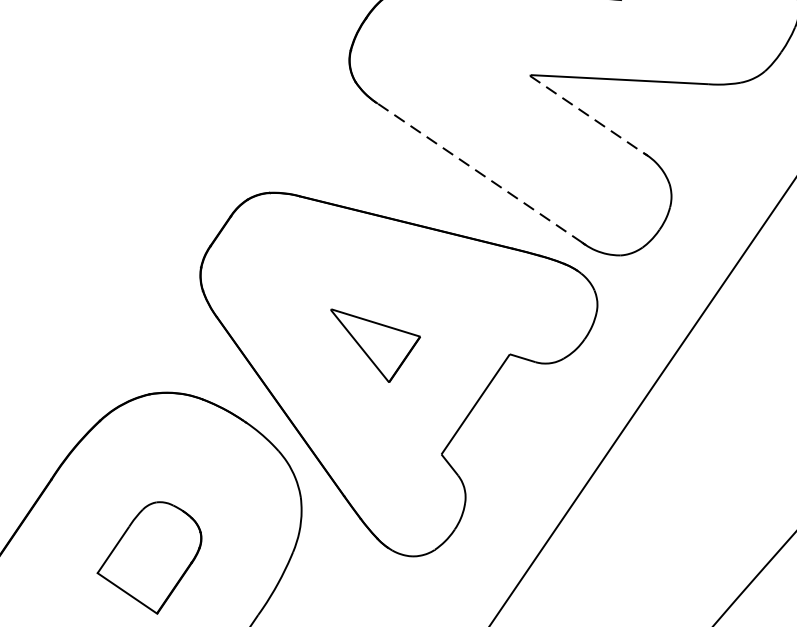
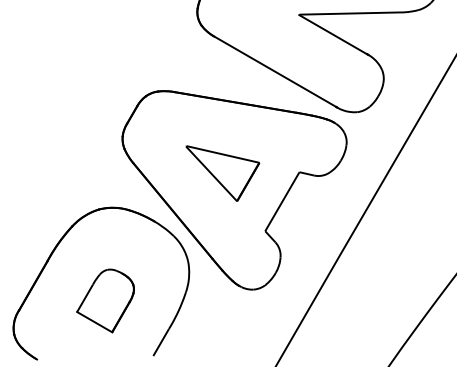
line: (586, 114) -> (332, 34), dashed -> solid
line: (480, 172) -> (275, 71), dashed -> solid
part: (373, 346) -> (222, 173), size x1.43

